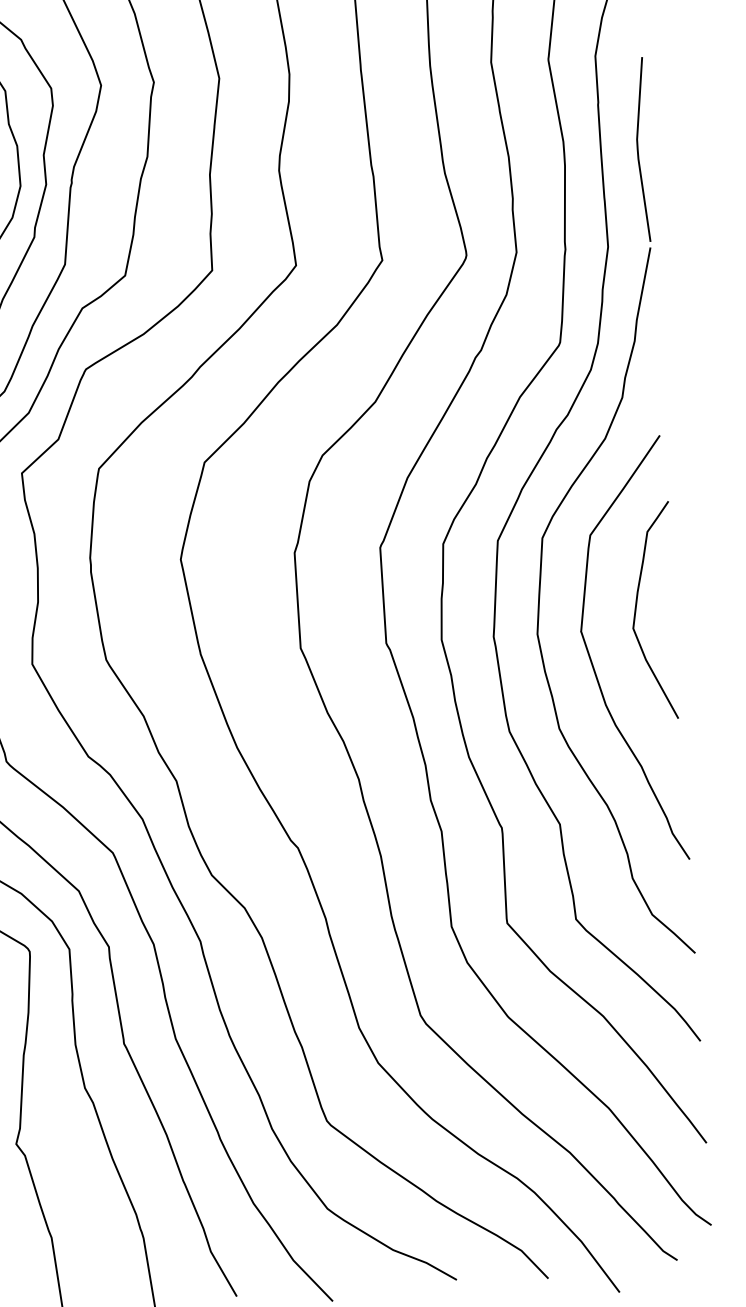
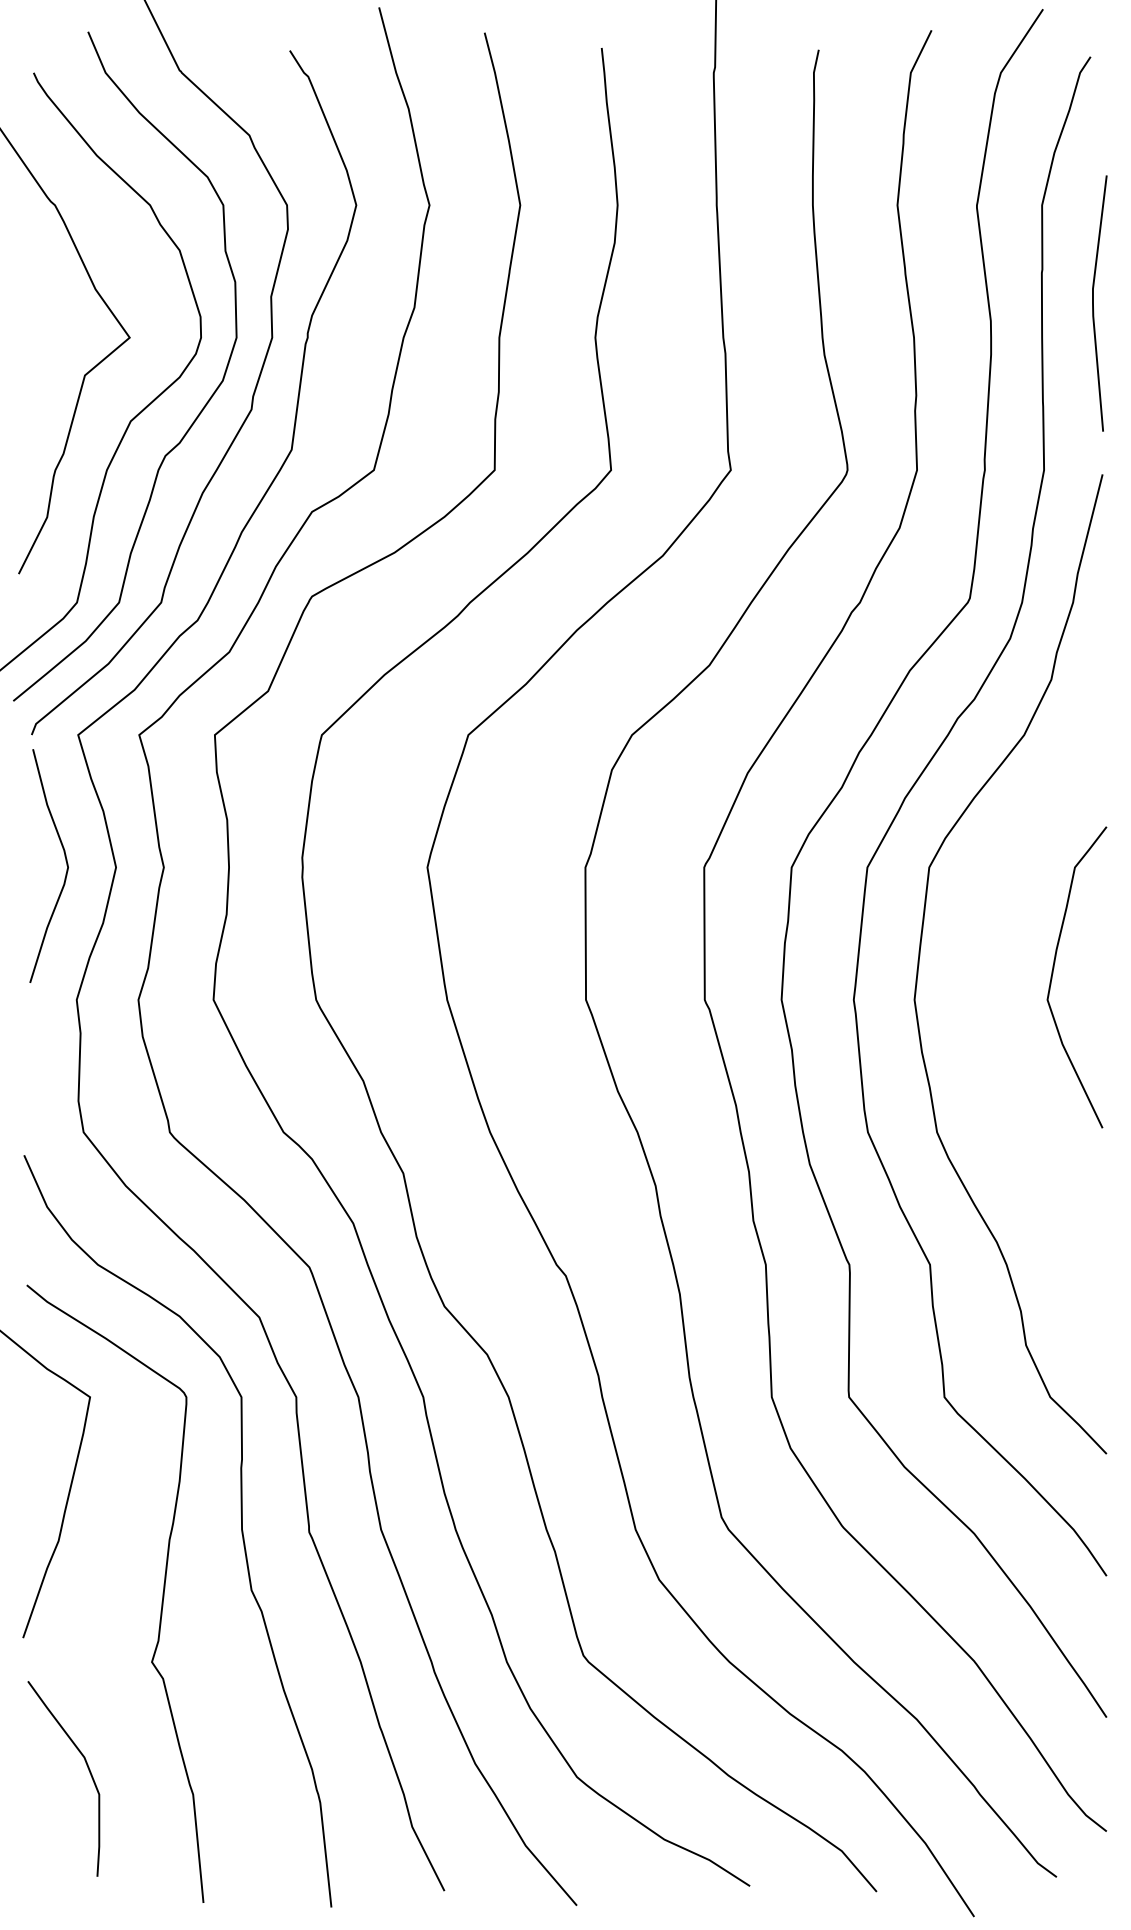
line: (638, 149) -> (1093, 303), moved
curve: (593, 665) -> (989, 1047), removed

